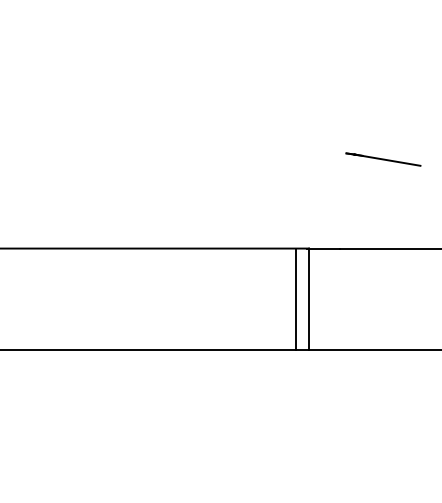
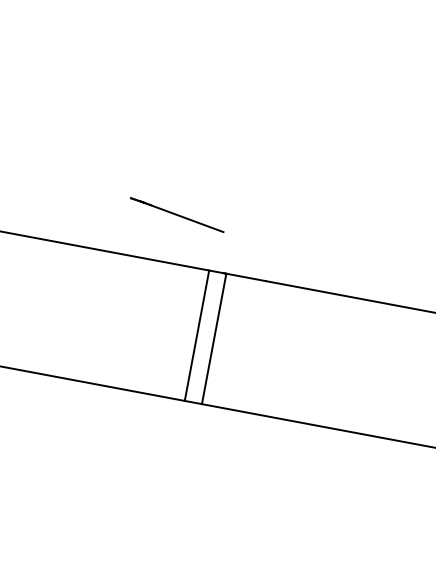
line: (383, 159) -> (177, 215), moved

